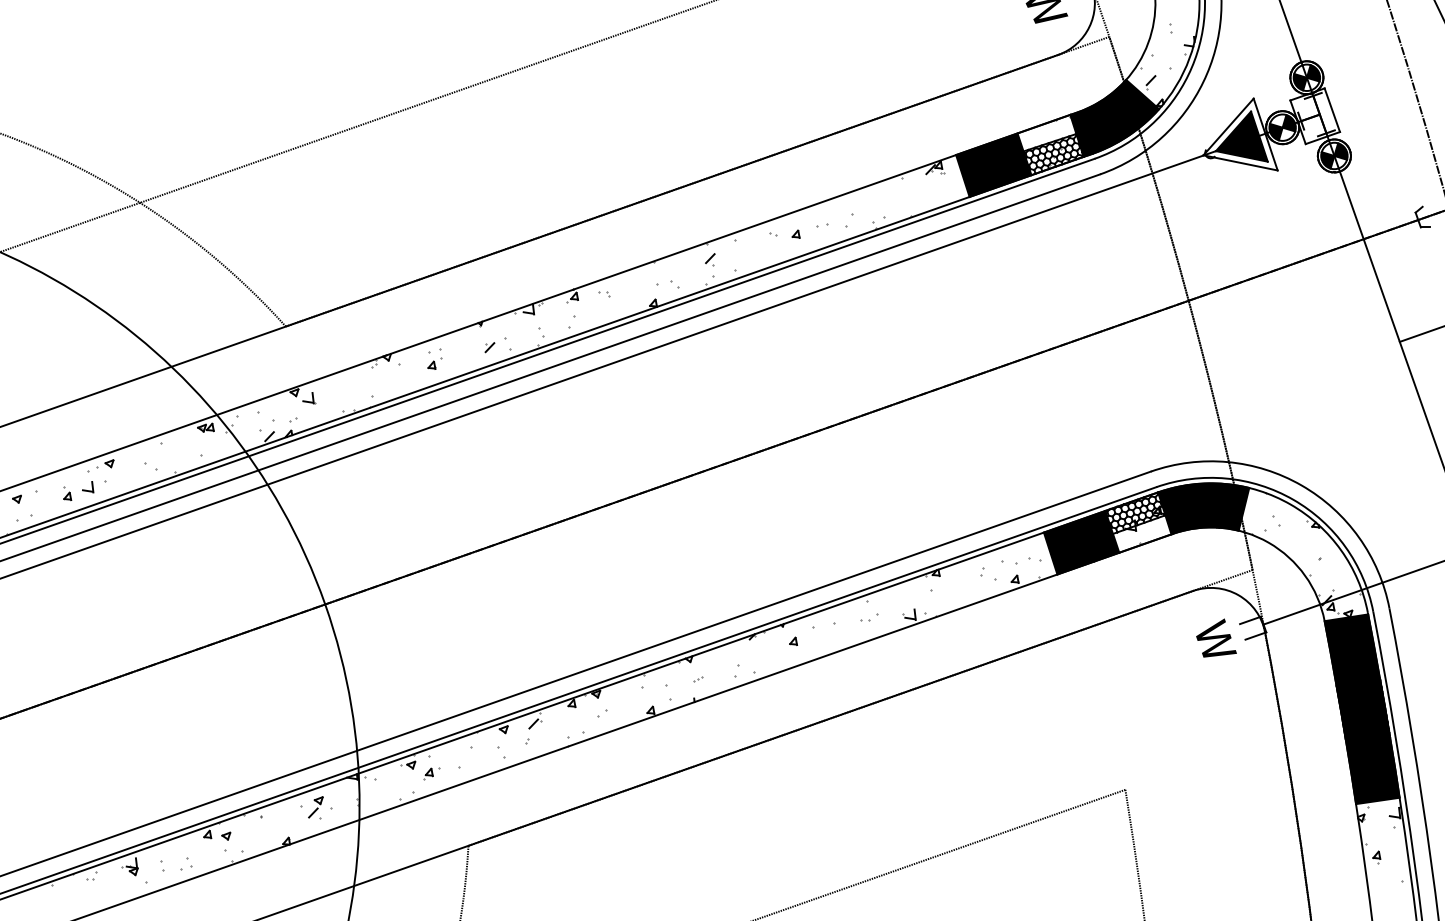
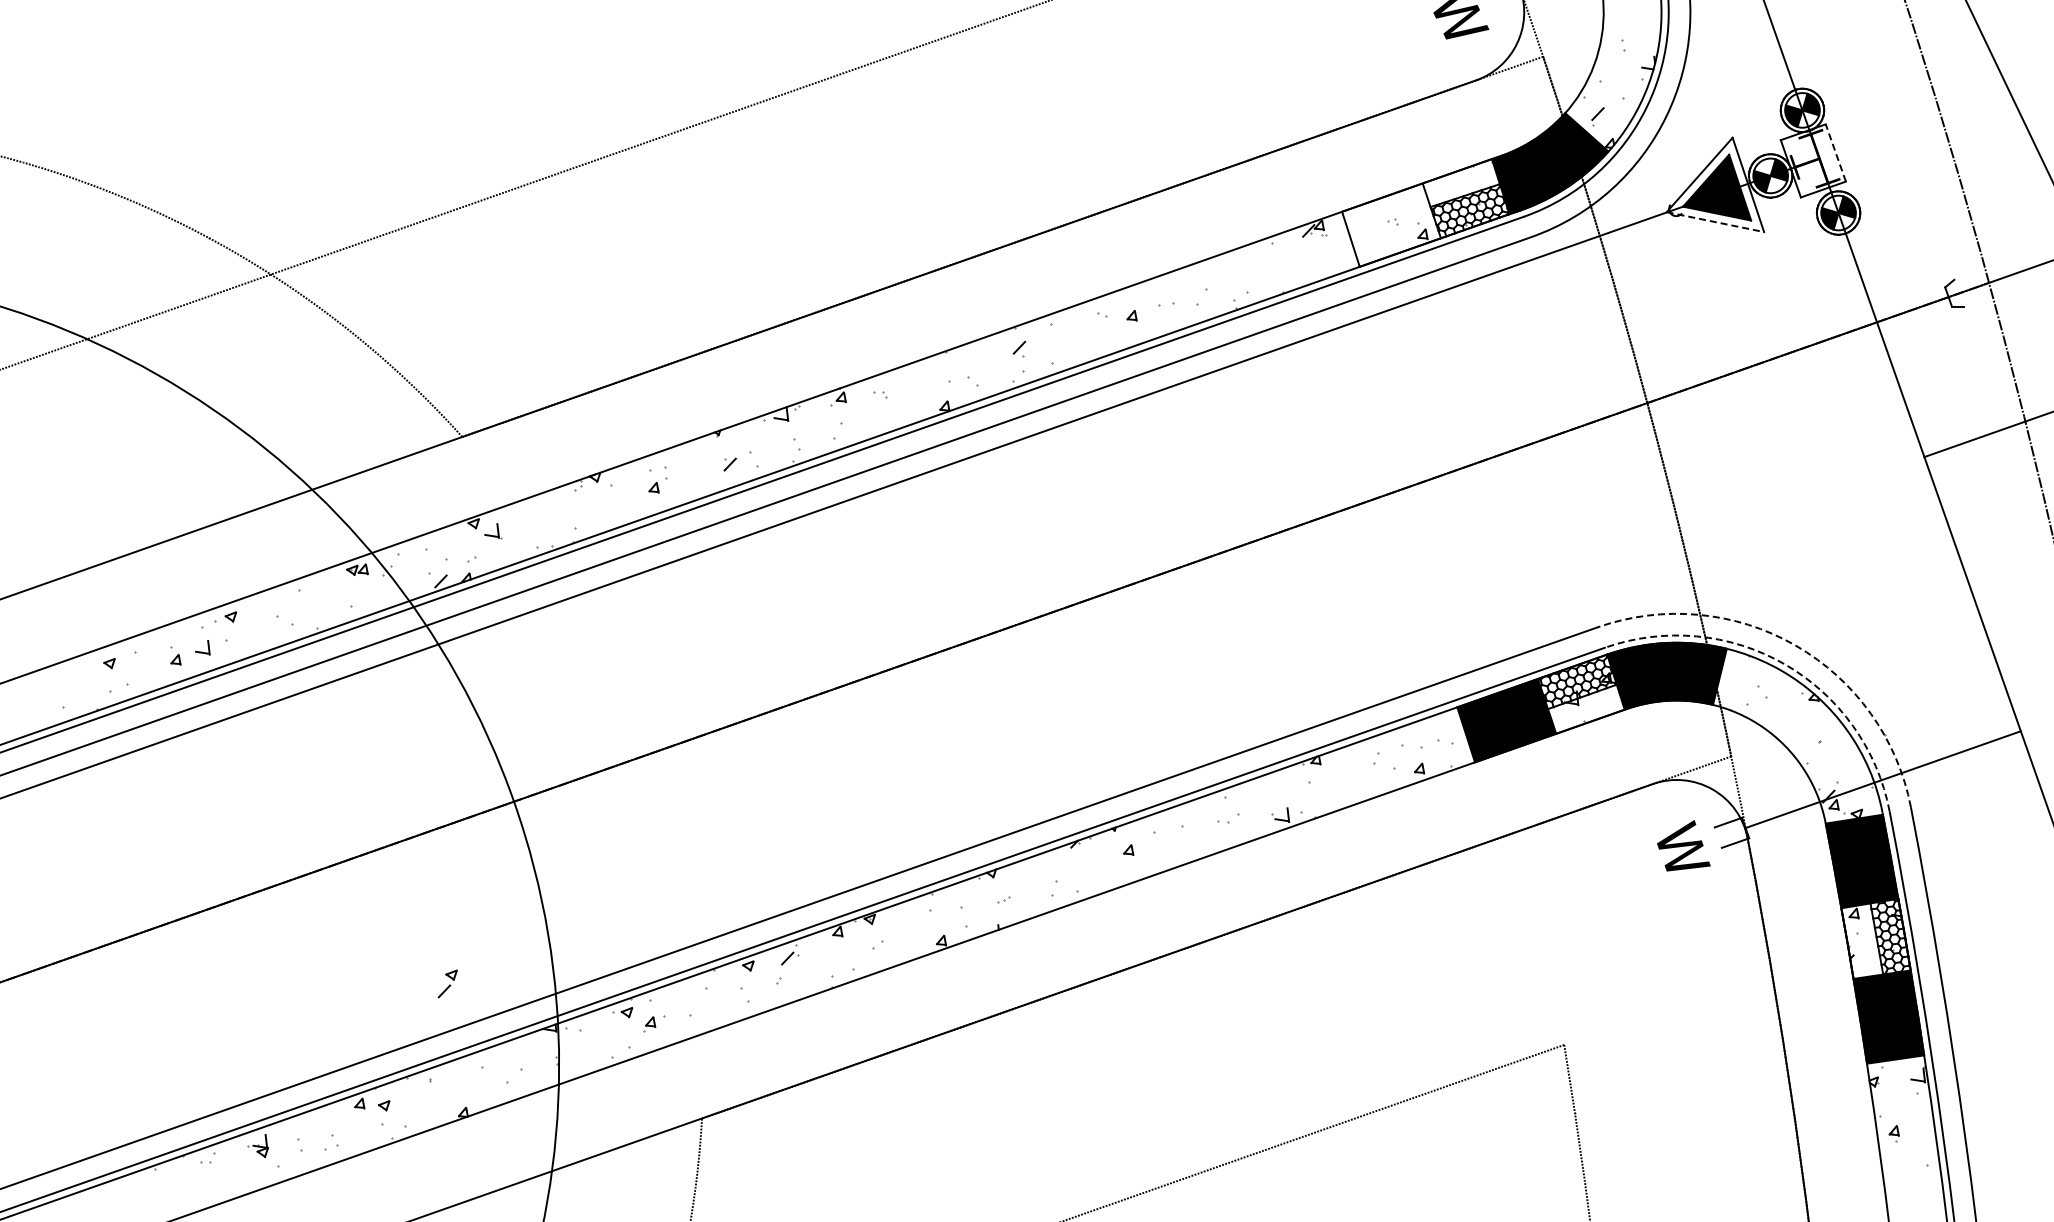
line: (1332, 109) -> (1835, 152), solid -> dashed
line: (1240, 163) -> (1715, 222), solid -> dashed
fill: (993, 164) -> (1391, 224), removed
arc: (1301, 485) -> (1795, 645), solid -> dashed
arc: (1293, 499) -> (1784, 664), solid -> dashed
part: (315, 806) -> (447, 983), moved

